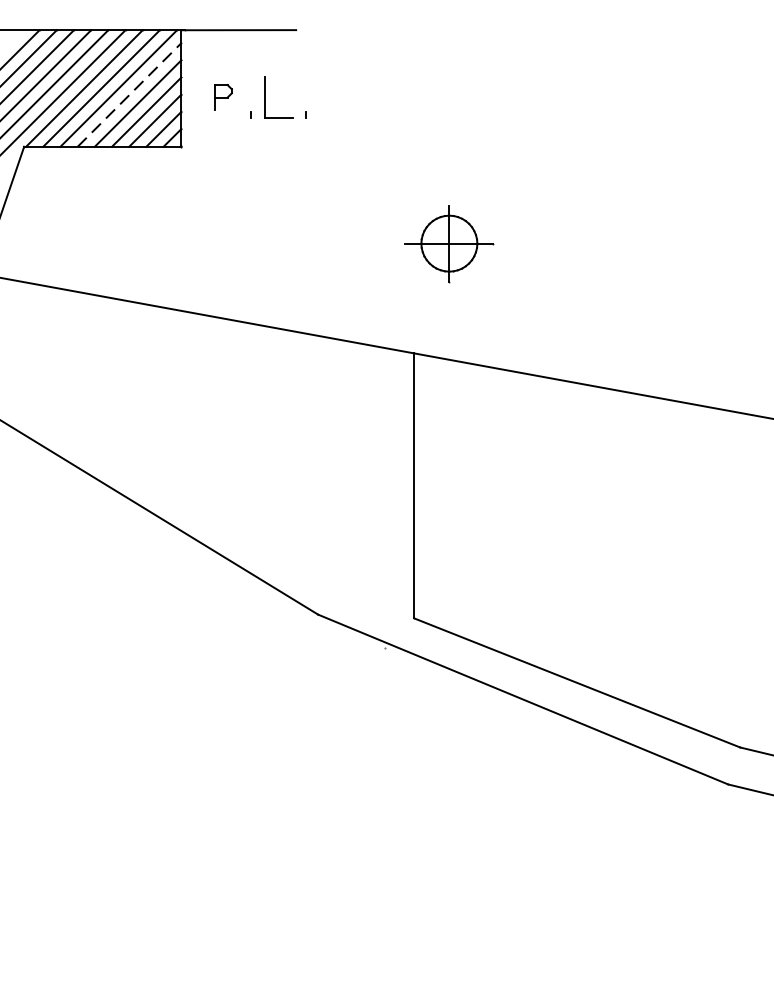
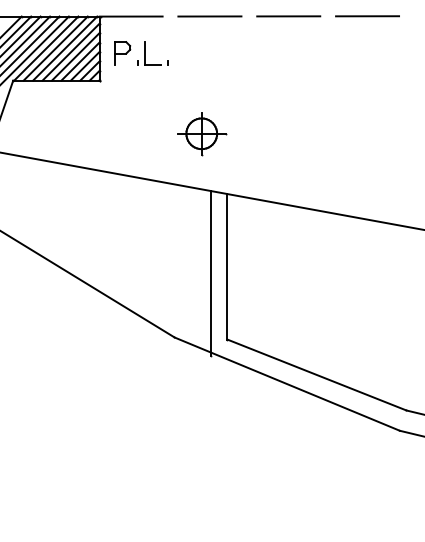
line: (381, 30) -> (209, 16), added
line: (525, 30) -> (288, 16), added
line: (669, 30) -> (367, 16), added
line: (130, 93) -> (71, 51), dashed -> solid
part: (223, 97) -> (122, 53), size x1.67
part: (450, 244) -> (202, 134), moved
line: (385, 498) -> (211, 273), added

